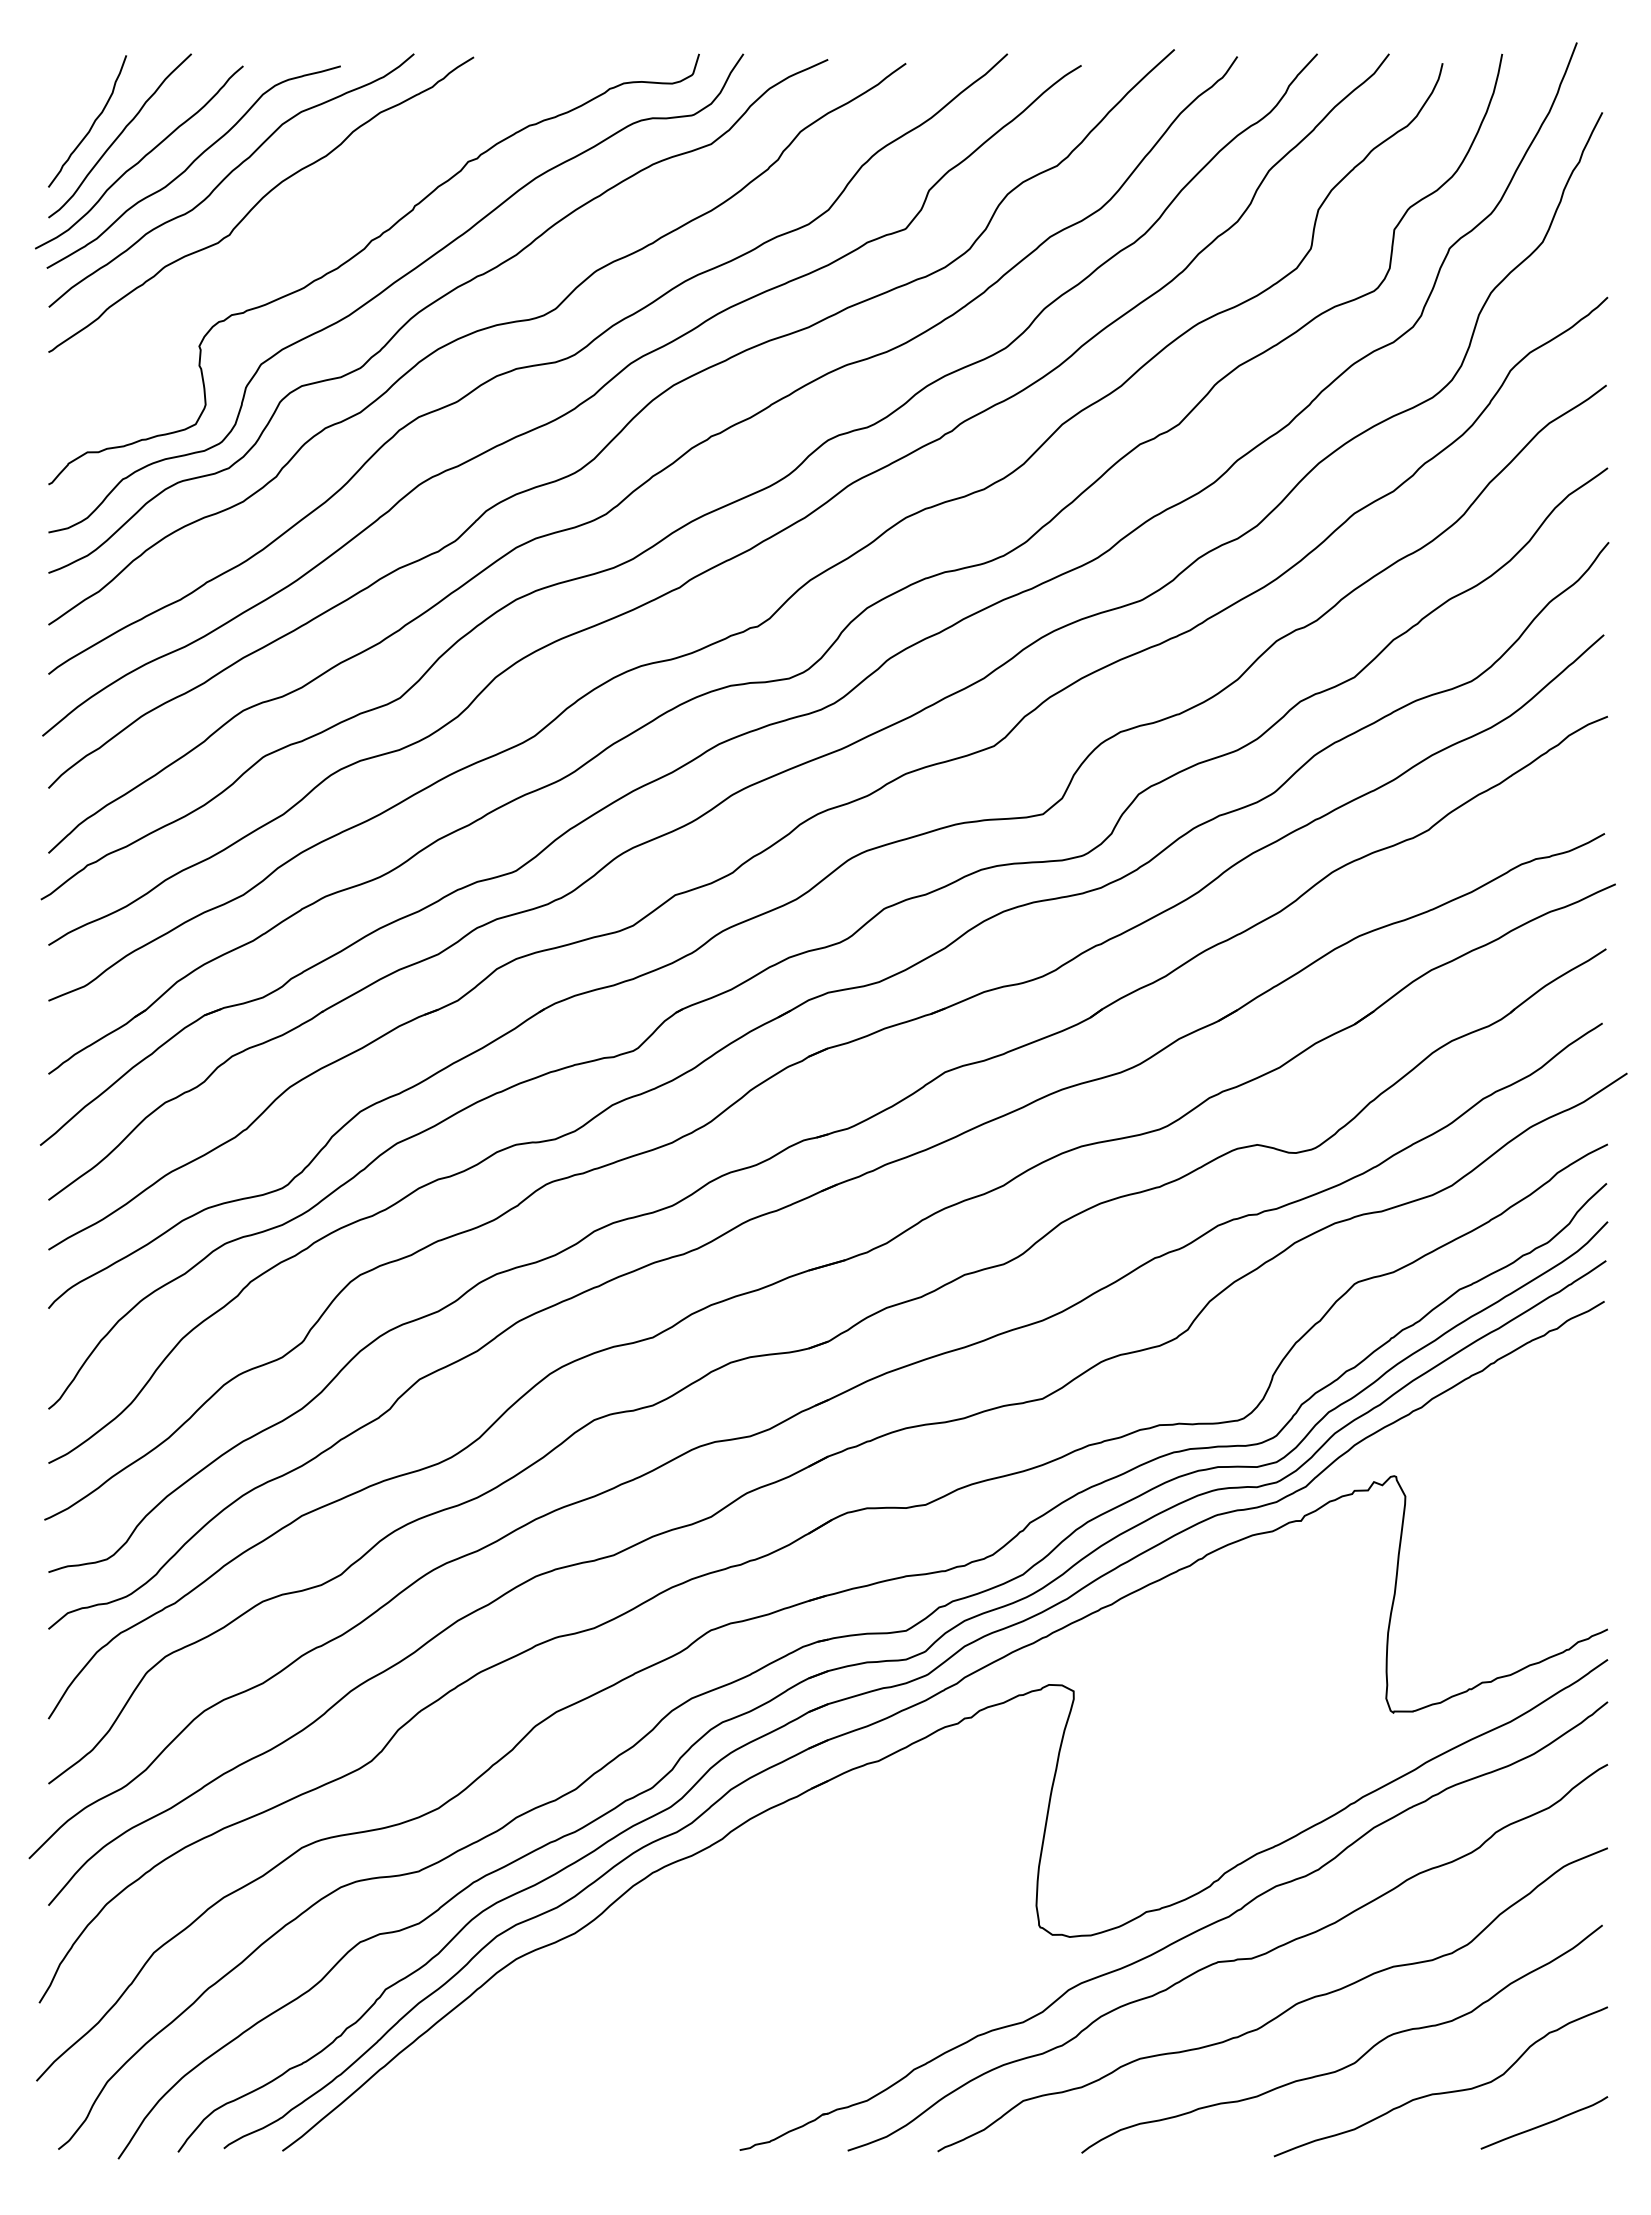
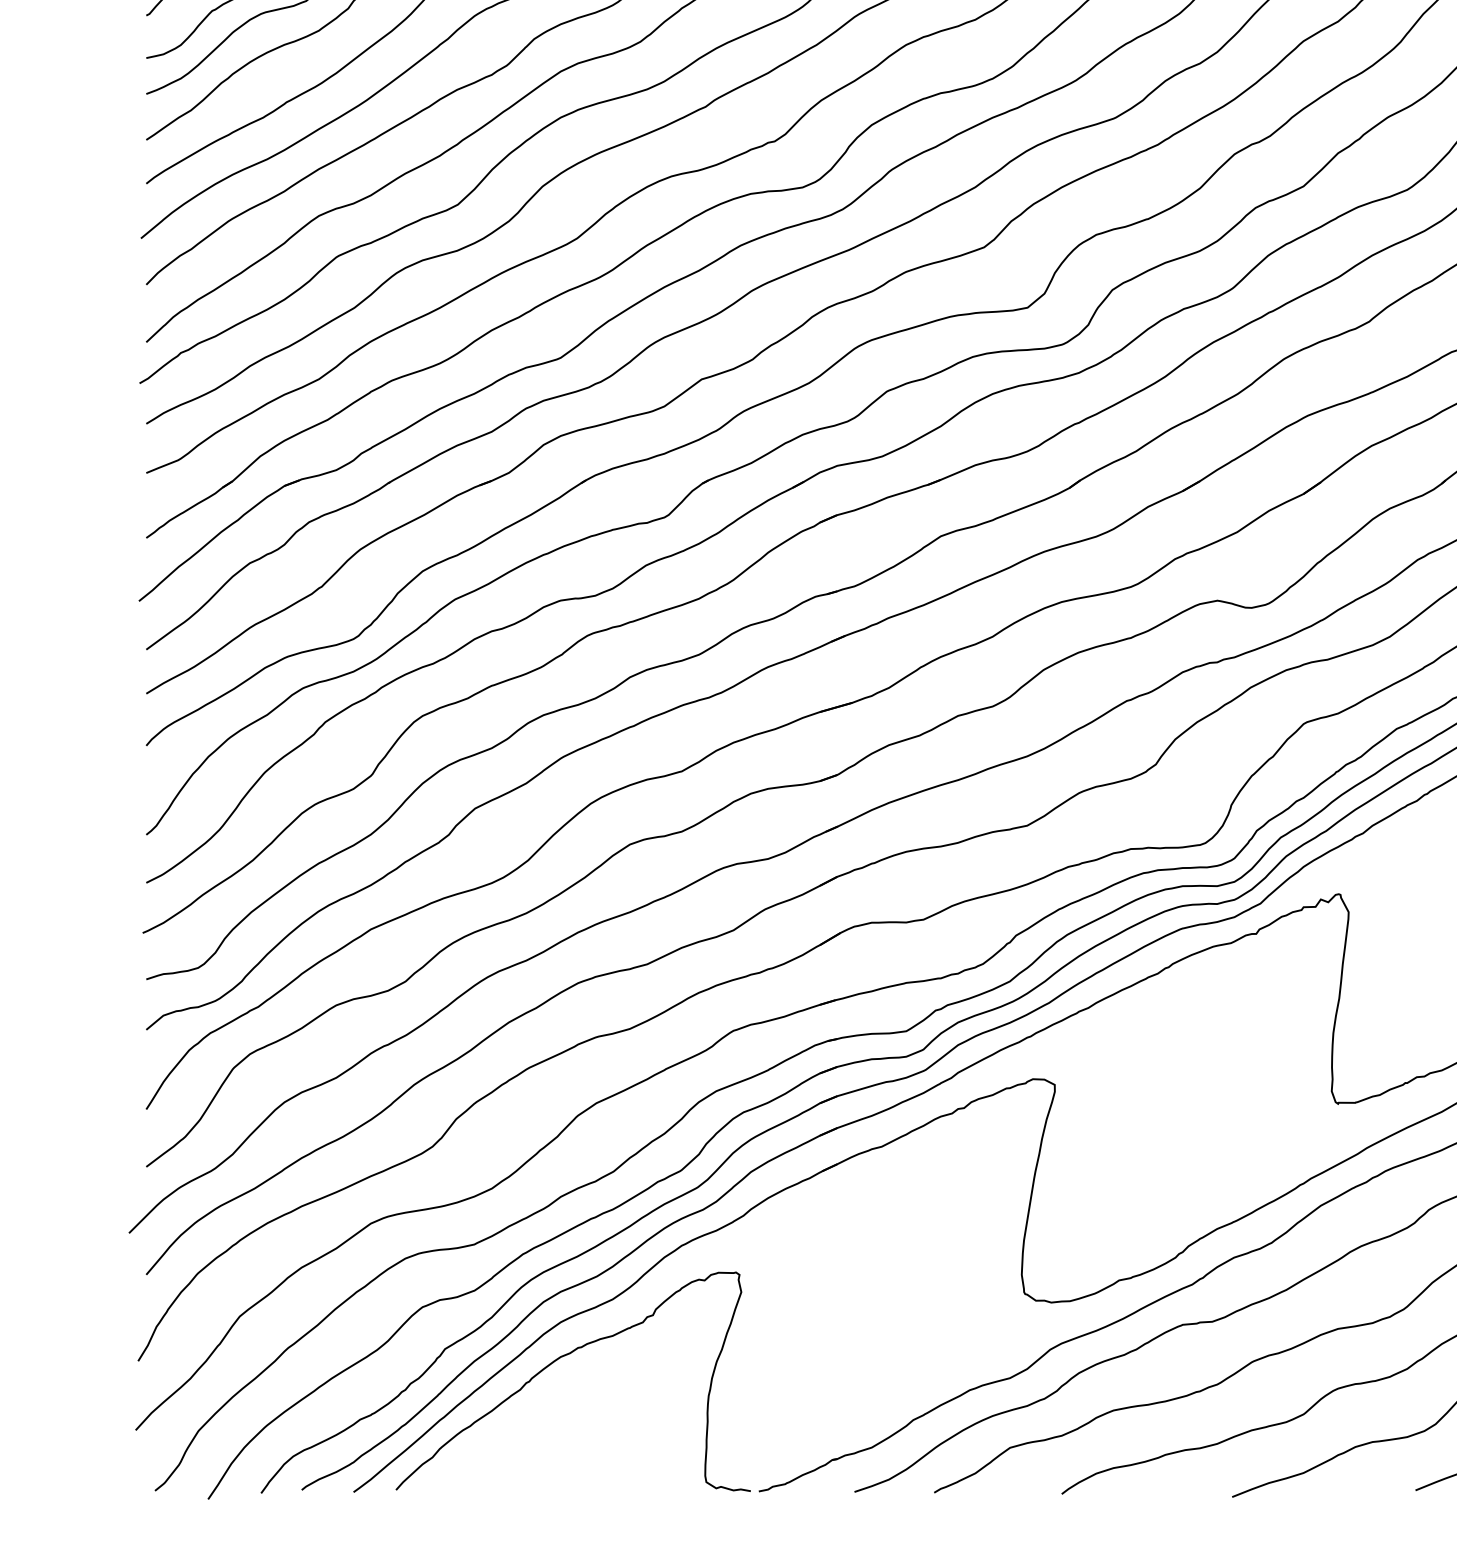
curve: (513, 2001) -> (558, 1359), added

